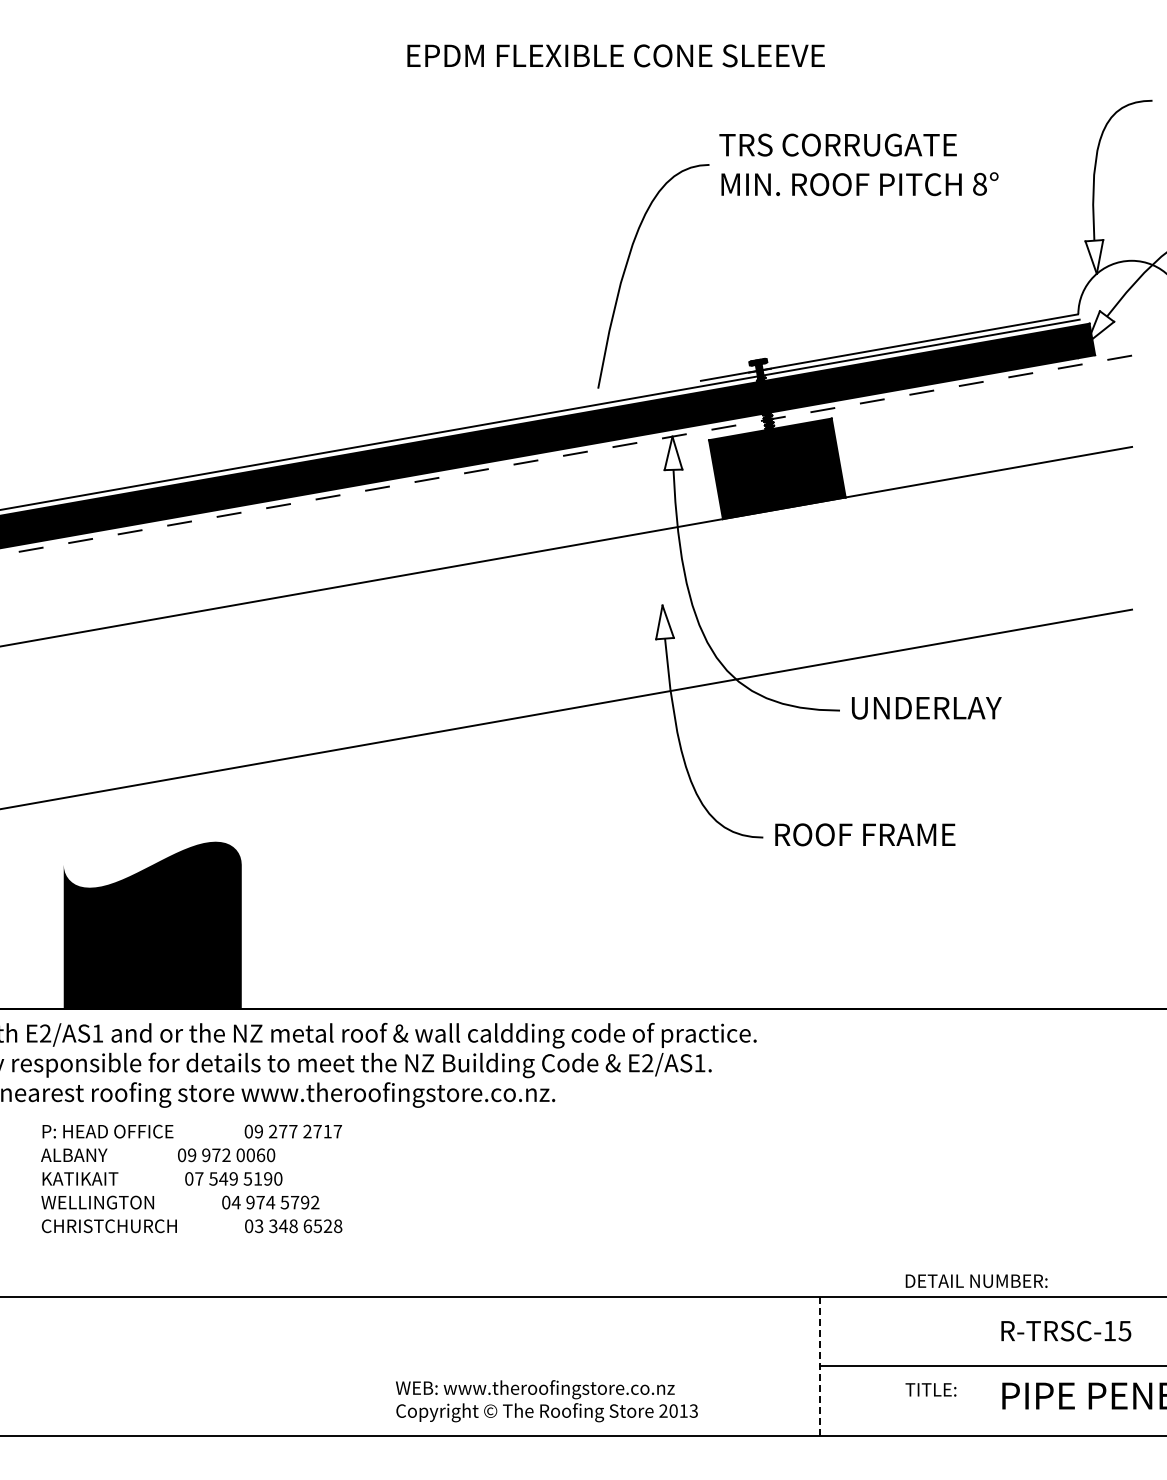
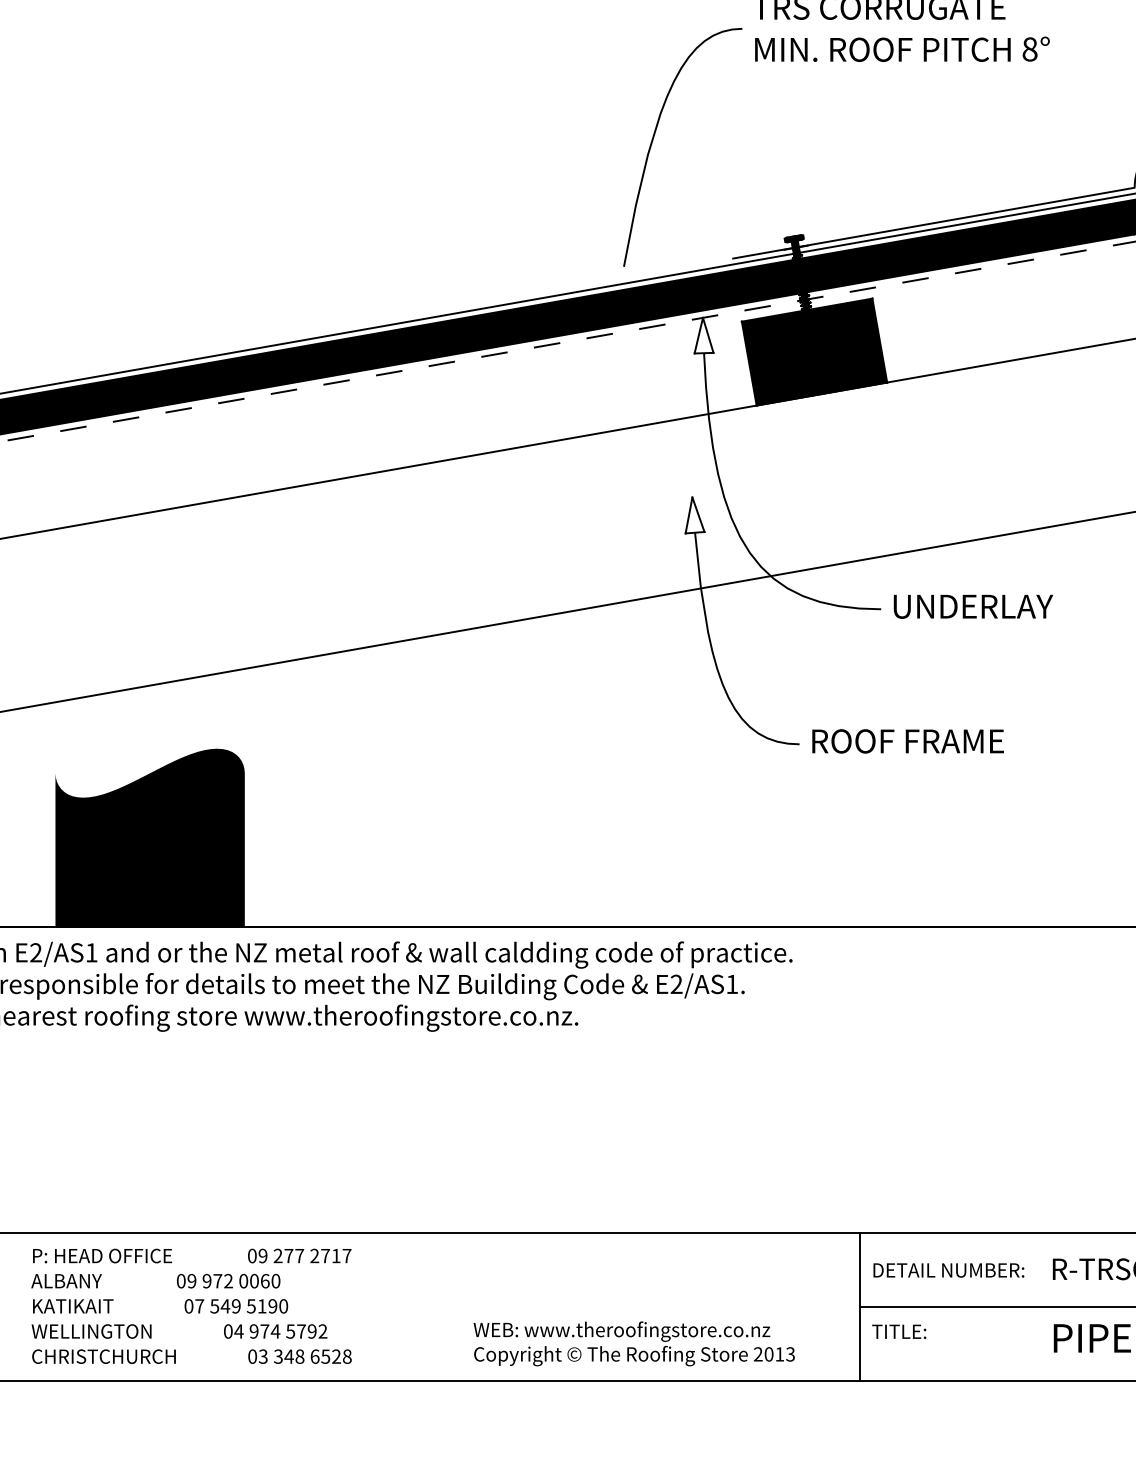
text: (191, 1178) -> (191, 1305), moved
text: (976, 1280) -> (948, 1269), moved
line: (820, 1365) -> (860, 1305), dashed -> solid
text: (930, 1389) -> (898, 1331), moved
text: (546, 1401) -> (633, 1344), moved

